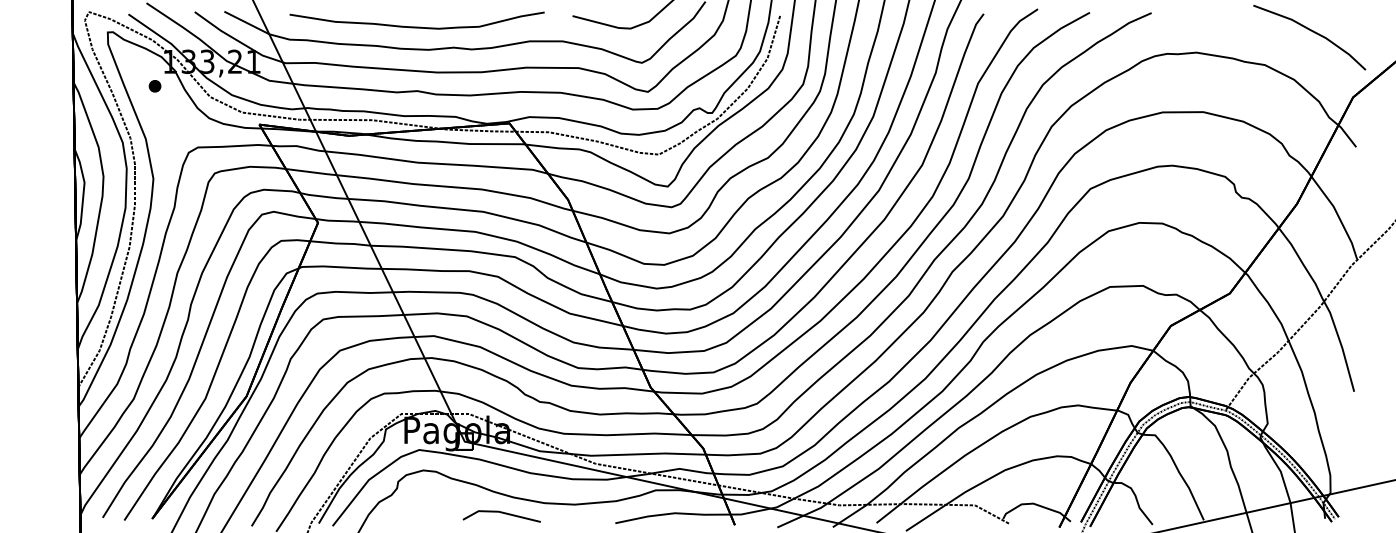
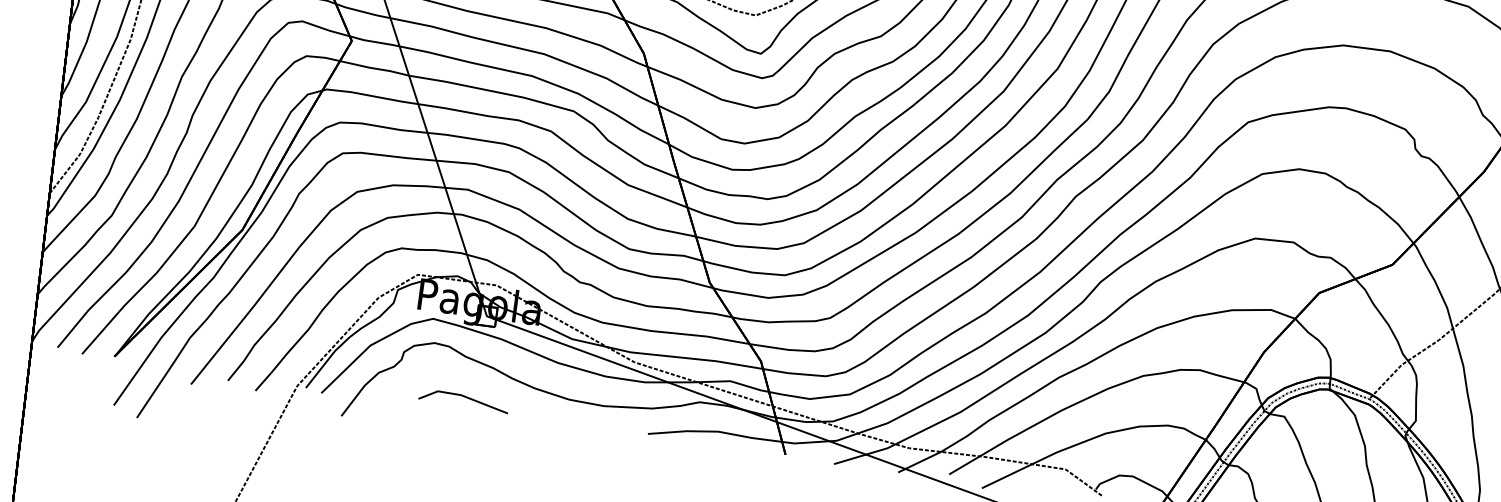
line: (501, 513) -> (463, 397), moved

